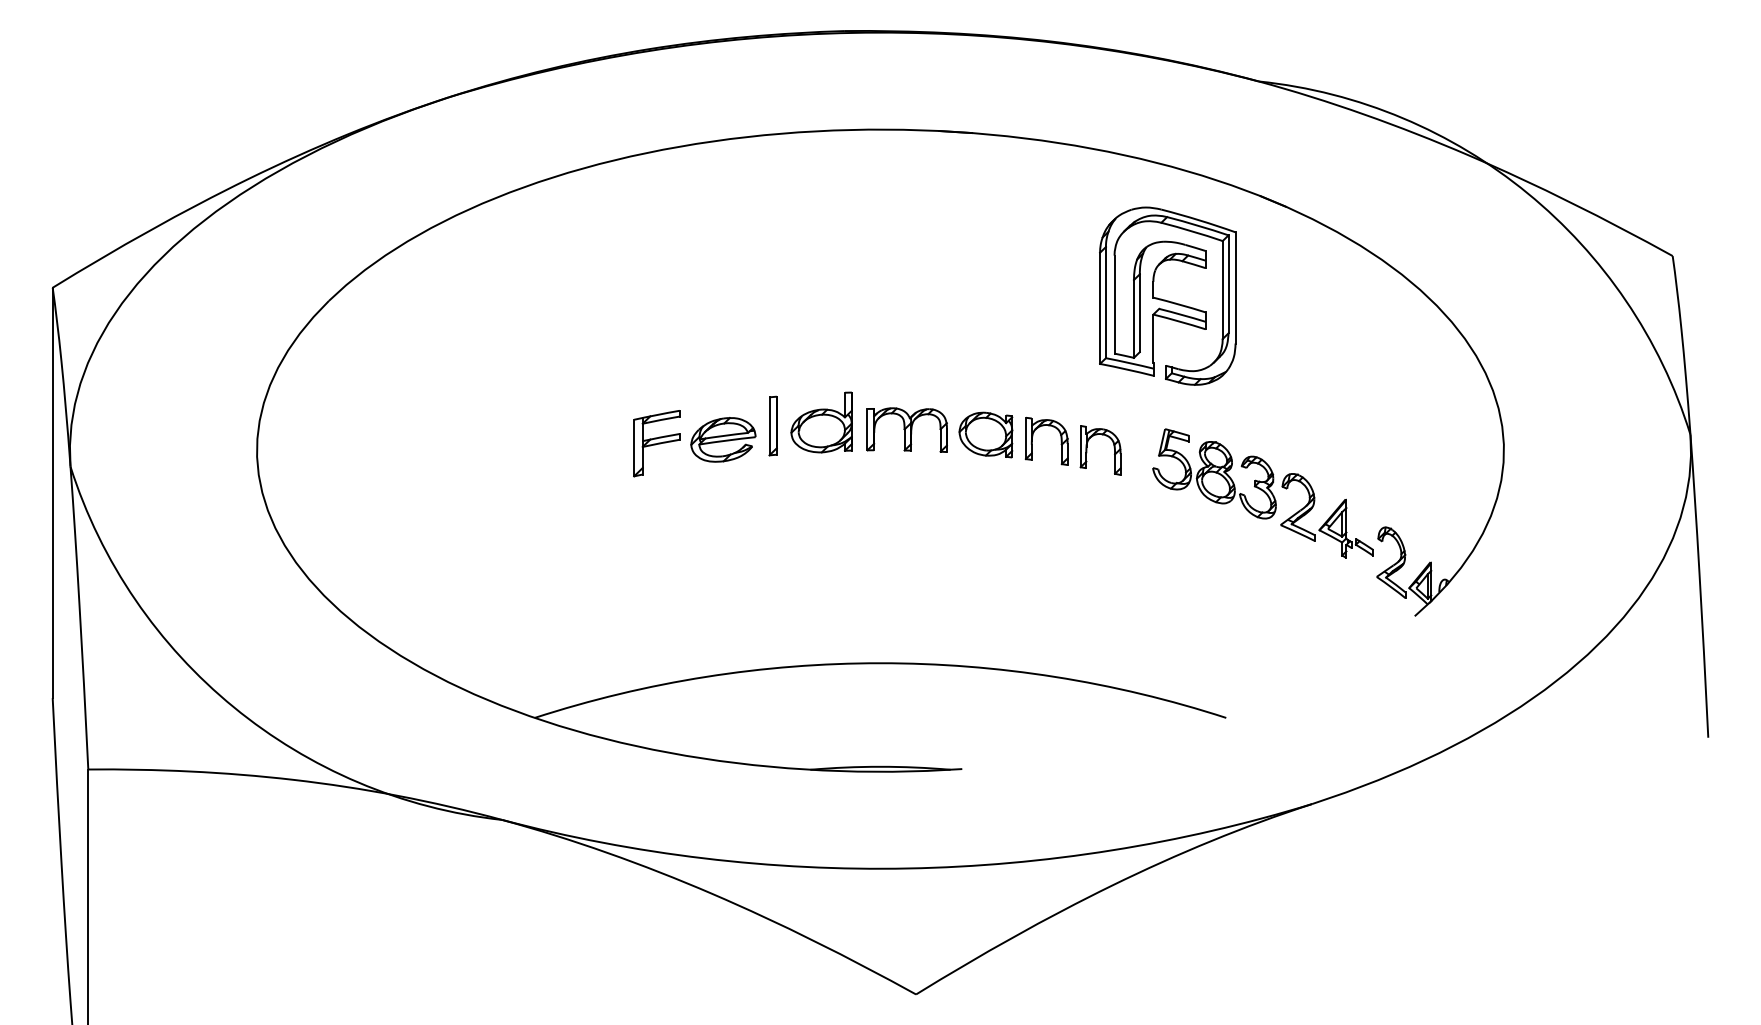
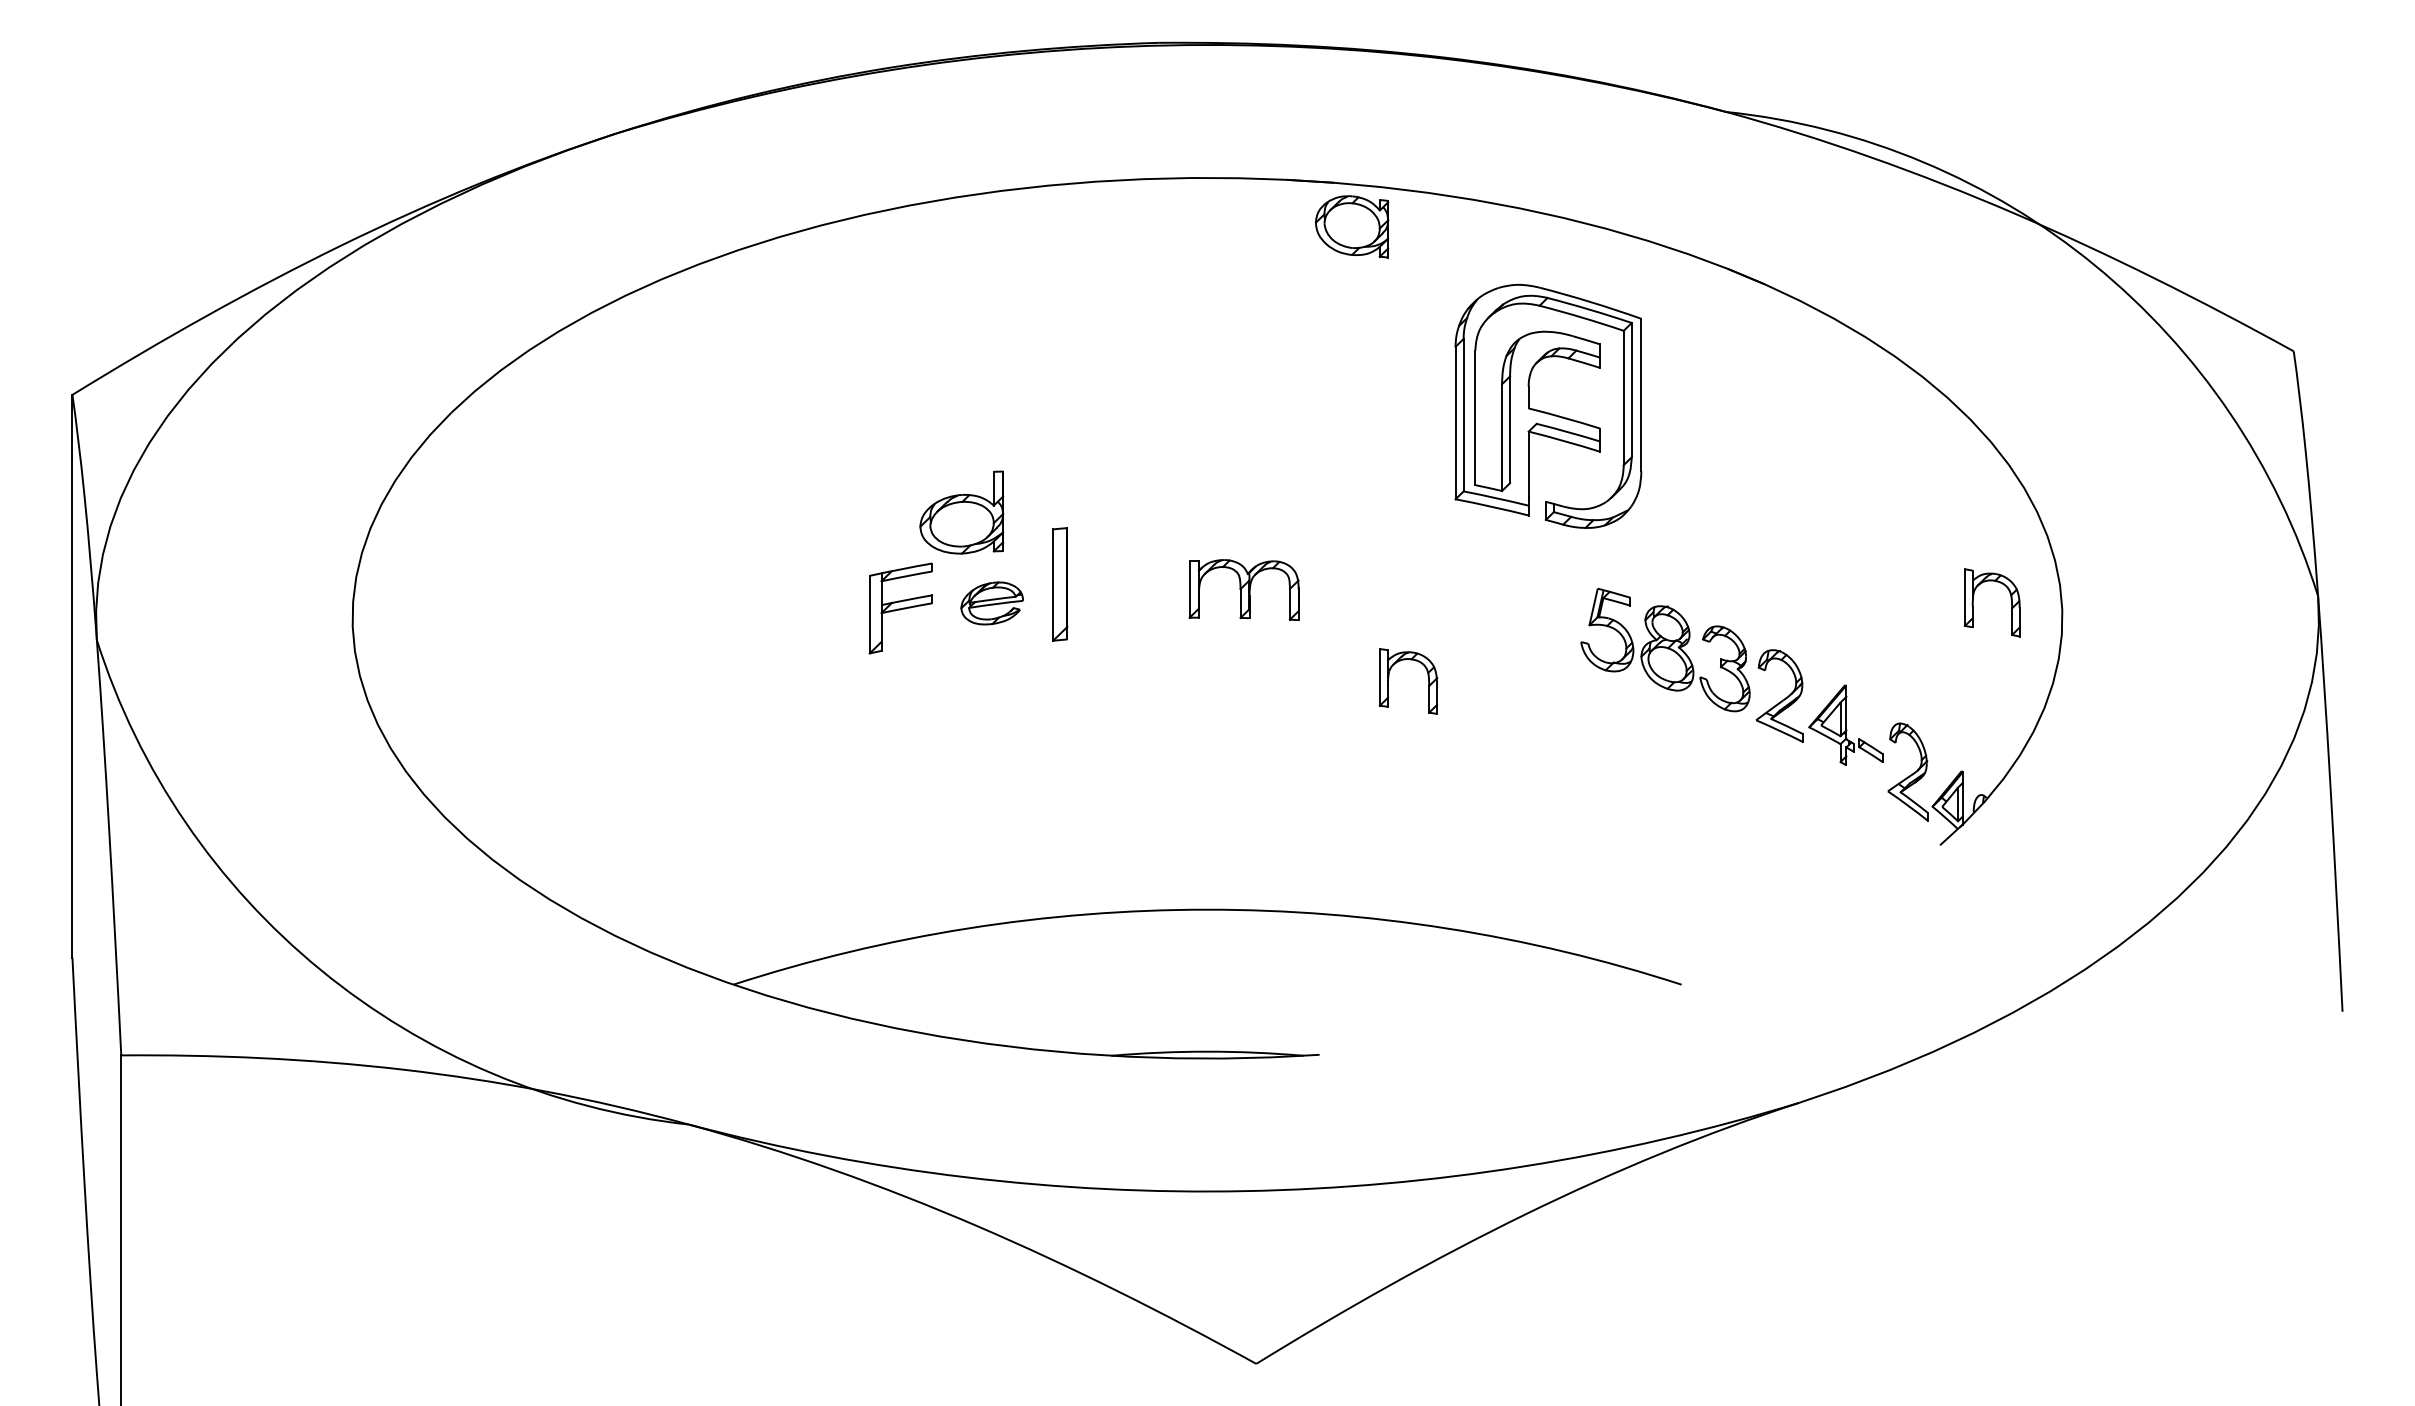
part: (1165, 299) -> (1545, 411), moved
part: (821, 422) -> (961, 512), moved
part: (773, 426) -> (1060, 584), size x1.4
part: (985, 434) -> (1351, 226), moved
part: (723, 439) -> (992, 603), size x0.7
part: (1032, 439) -> (1389, 678), moved
part: (1113, 447) -> (2010, 599), moved

